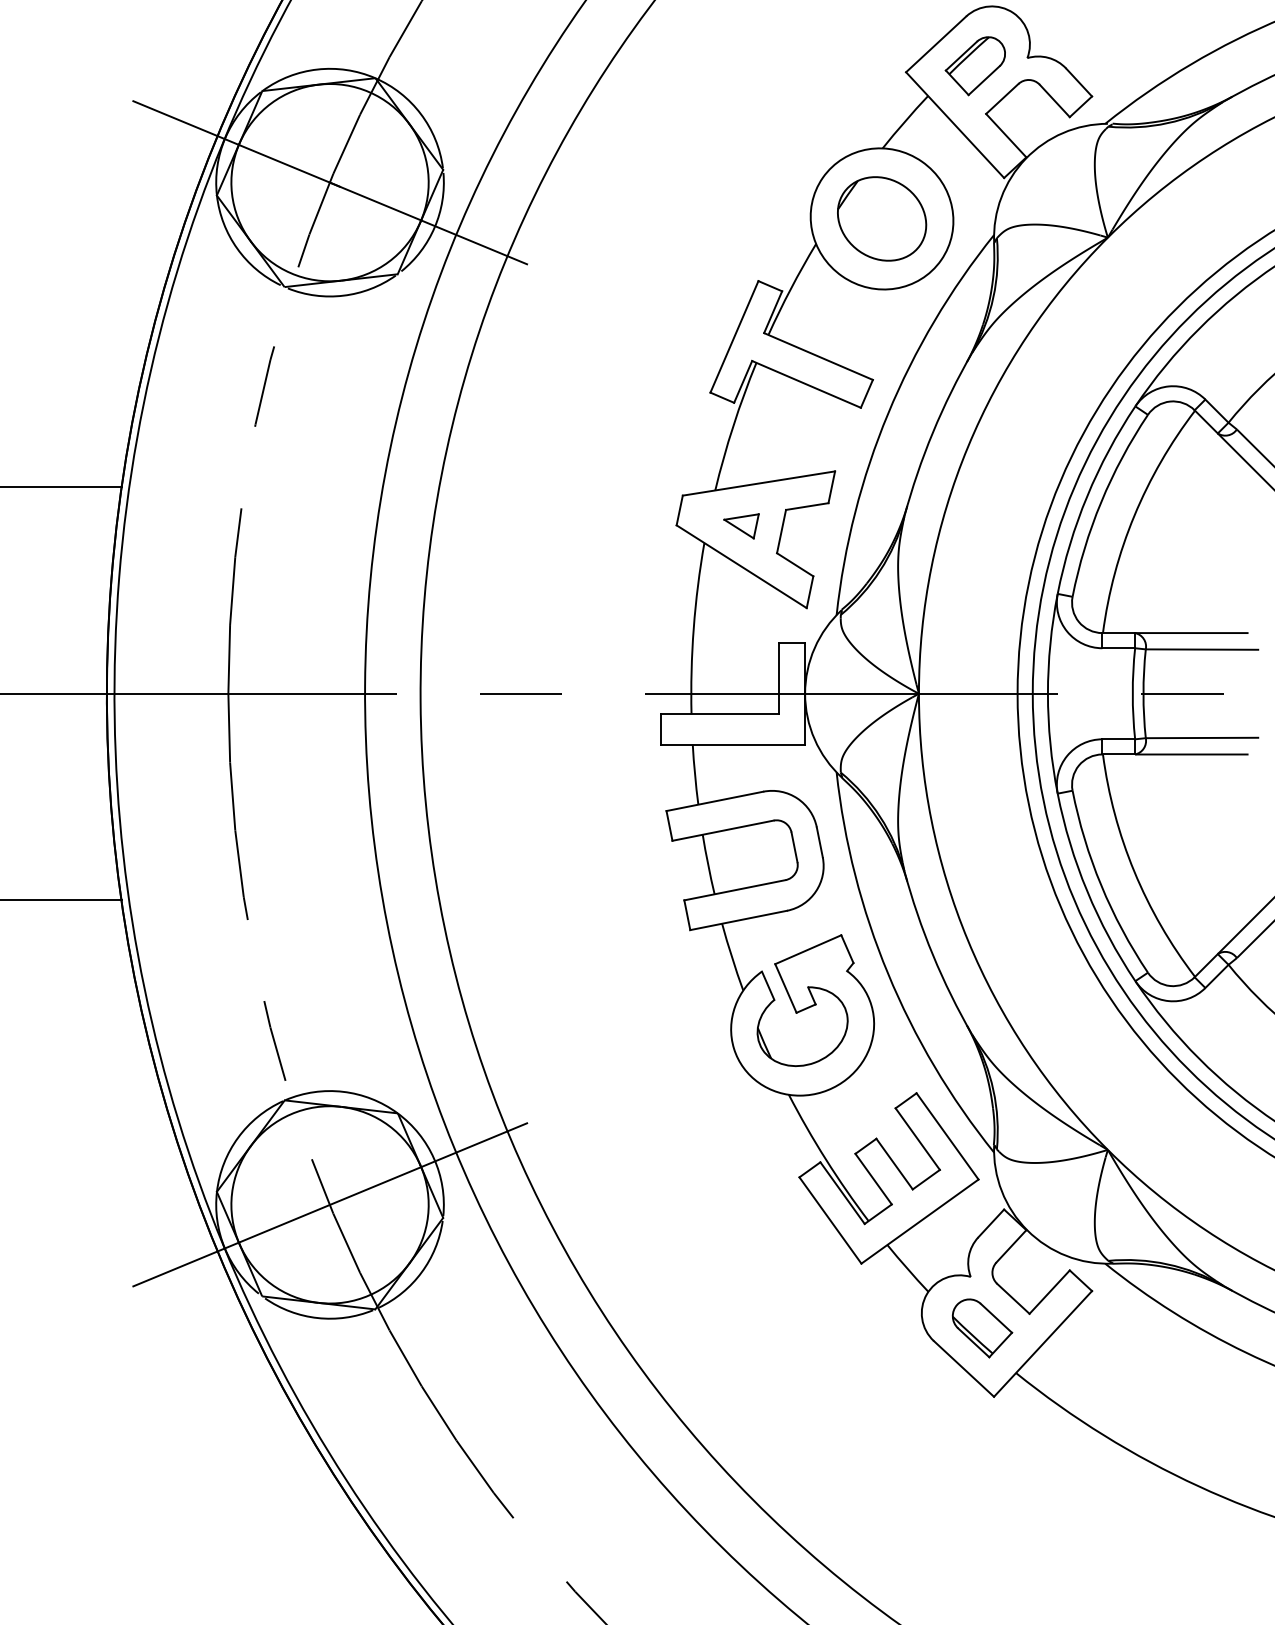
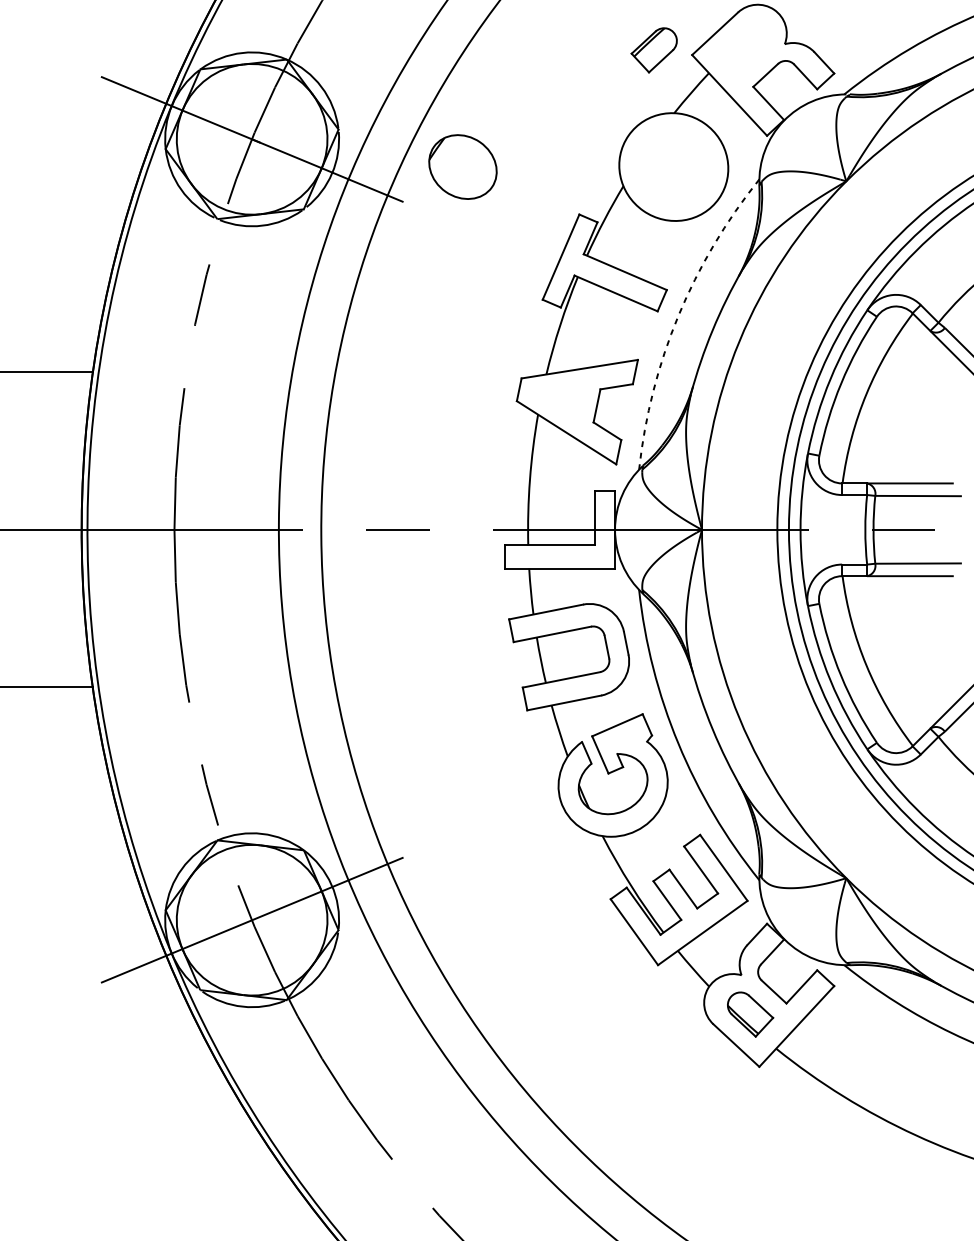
part: (974, 66) -> (653, 50), moved
part: (882, 218) -> (463, 166), moved
arc: (888, 413) -> (678, 315), solid -> dashed
part: (741, 526) -> (566, 402), removed

